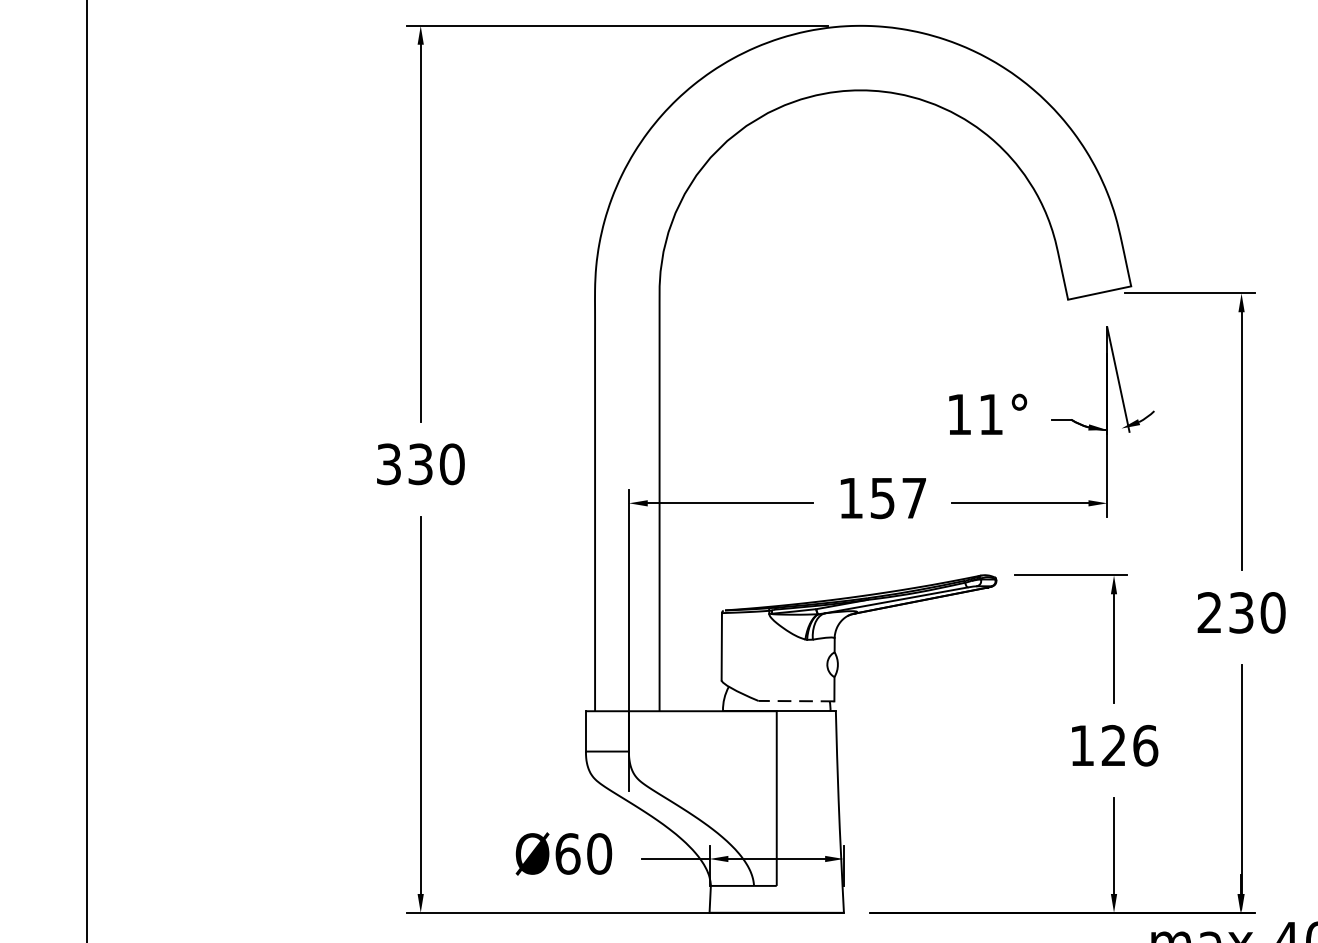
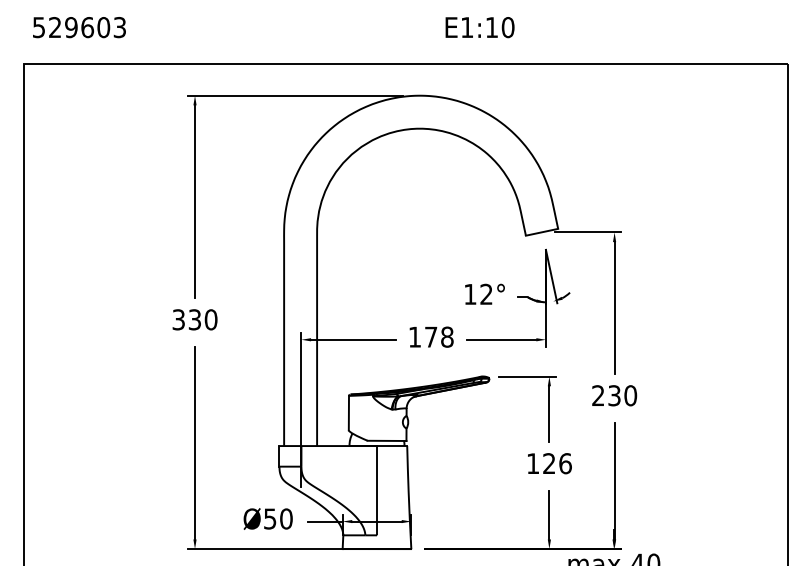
text: (990, 412) -> (486, 293), 11° -> 12°
text: (899, 496) -> (439, 336), 157 -> 178
line: (795, 700) -> (386, 440), dashed -> solid
text: (568, 852) -> (270, 518), Ø60 -> Ø50

